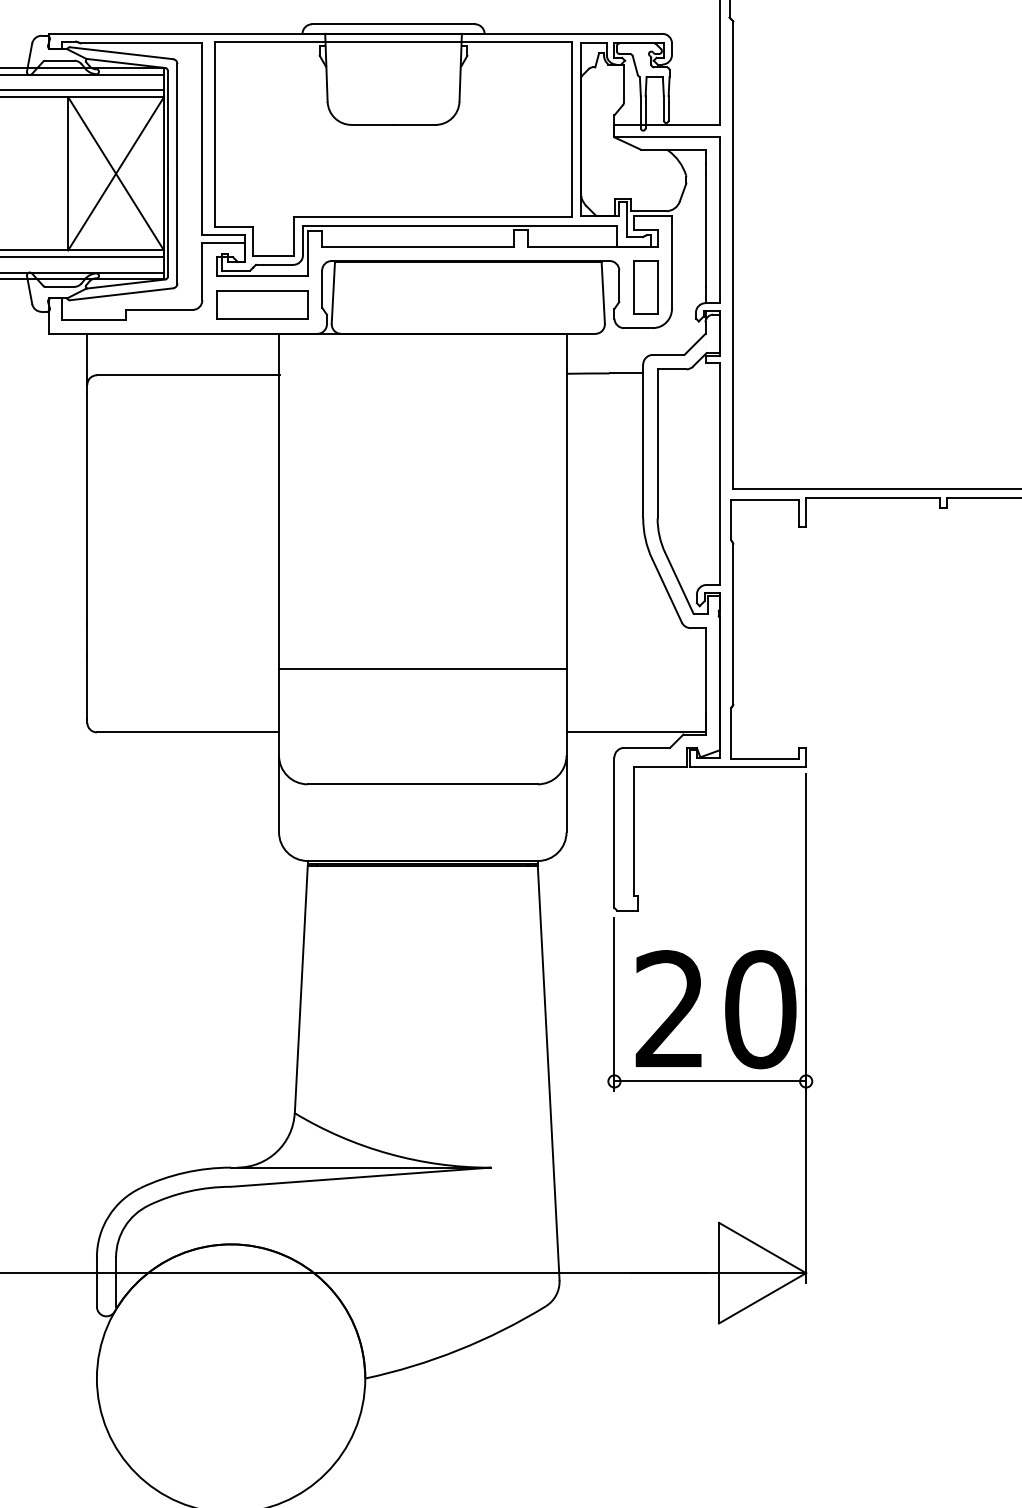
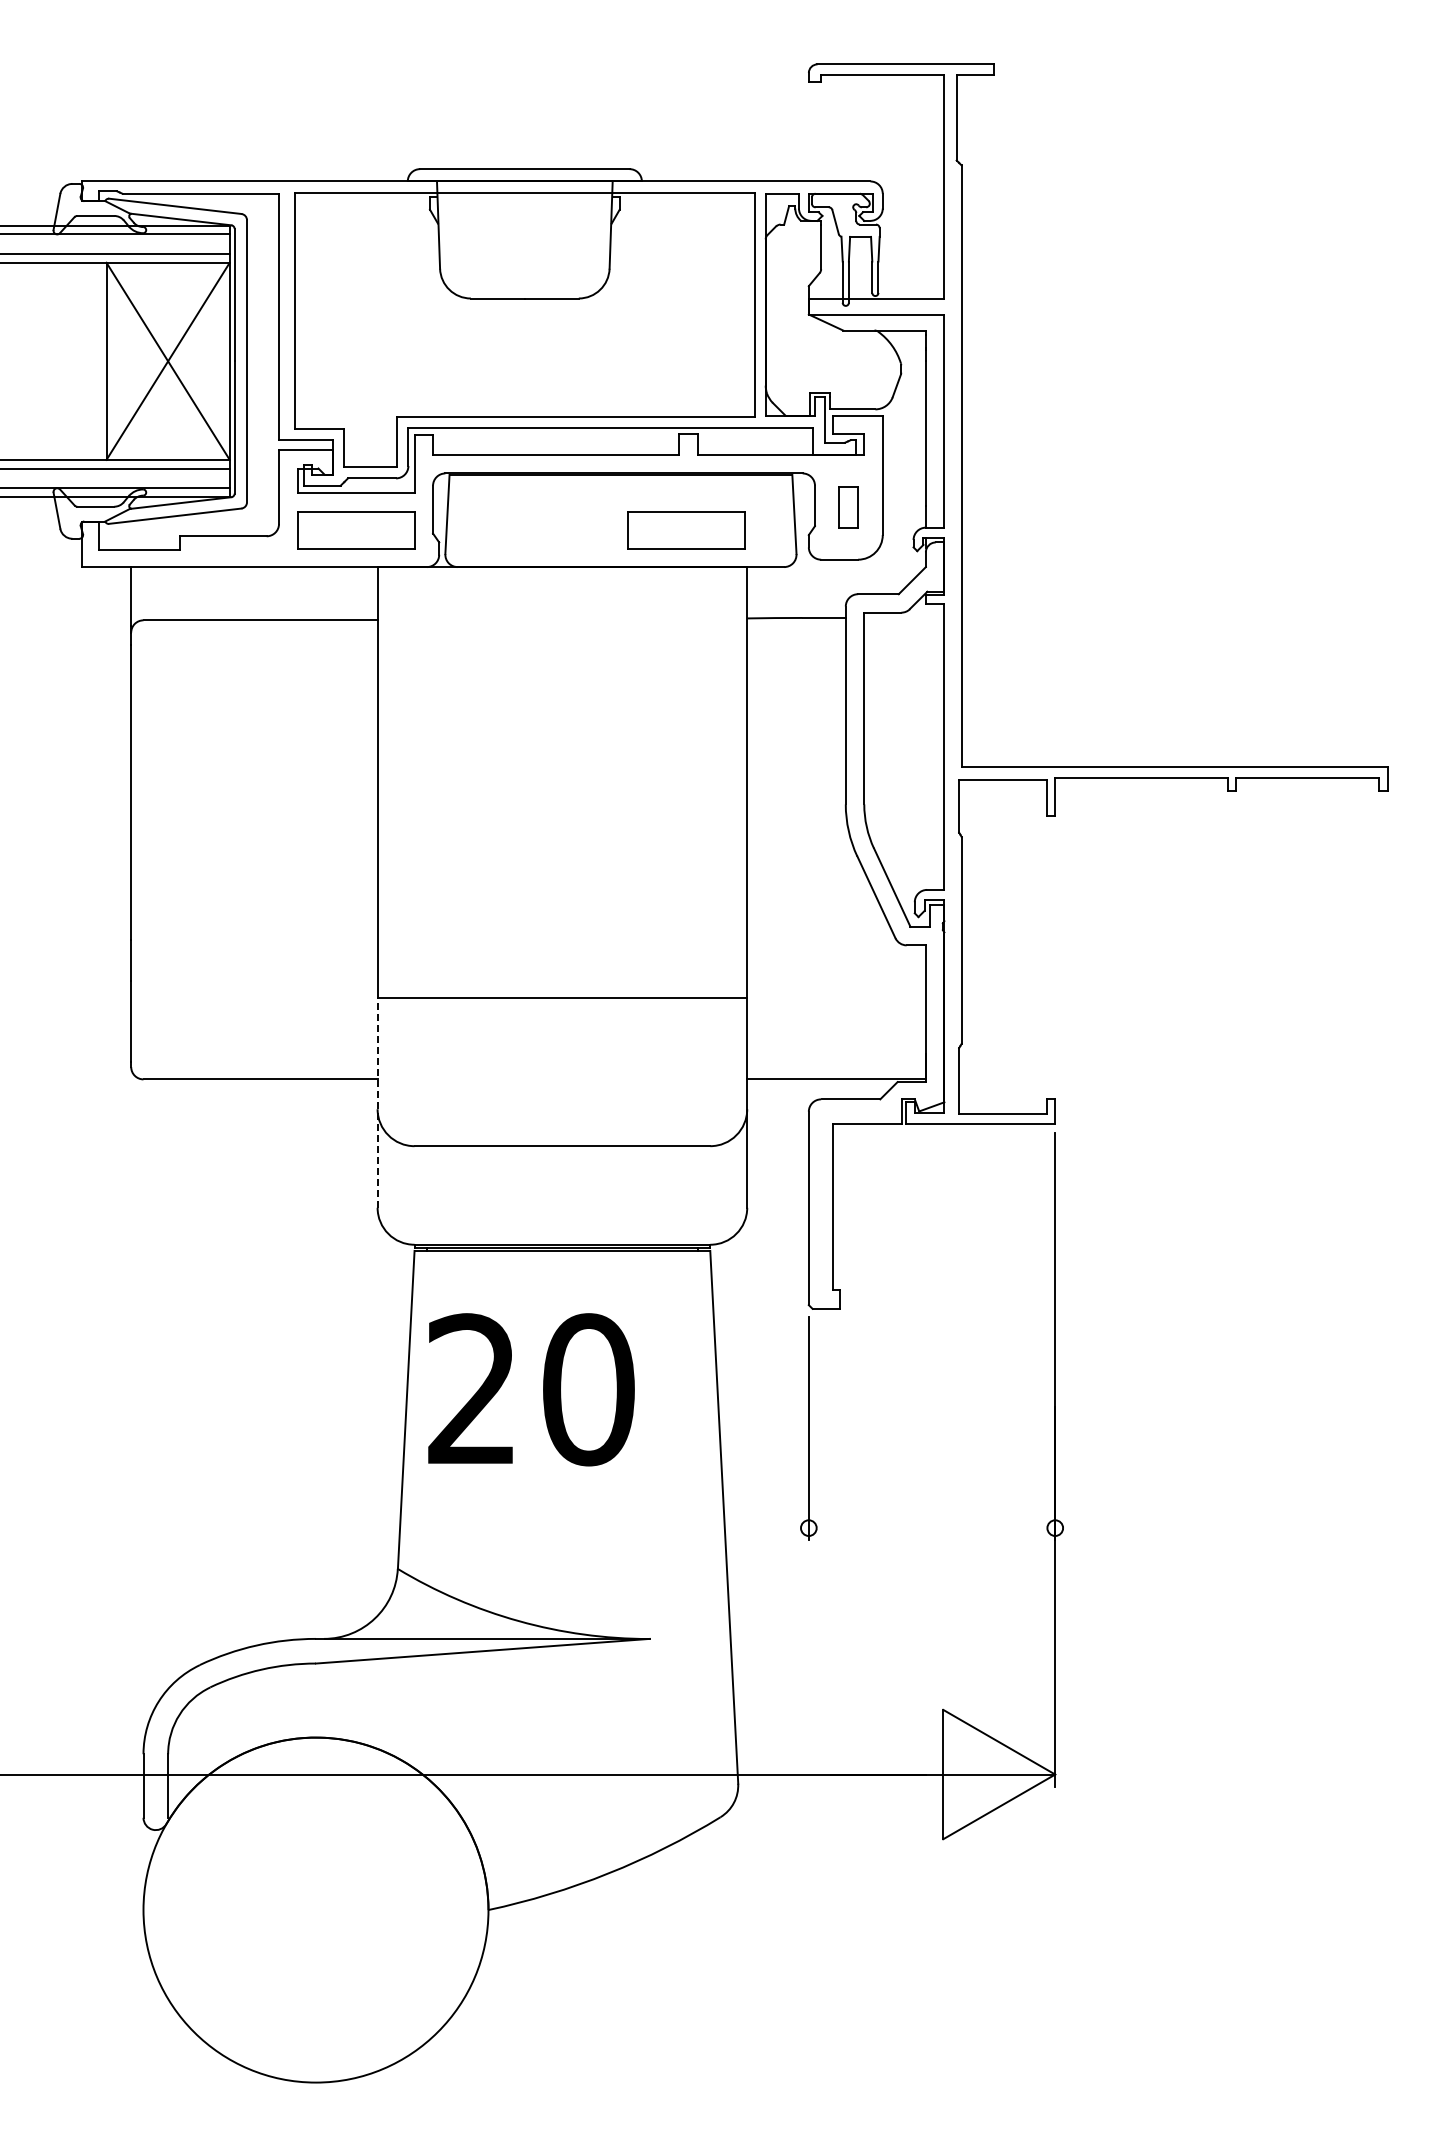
part: (645, 286) -> (848, 506), size x0.6
part: (519, 305) -> (686, 530), added
line: (278, 751) -> (377, 1103), solid -> dashed
text: (716, 1009) -> (531, 1389), moved
line: (709, 1081) -> (931, 1528), removed

